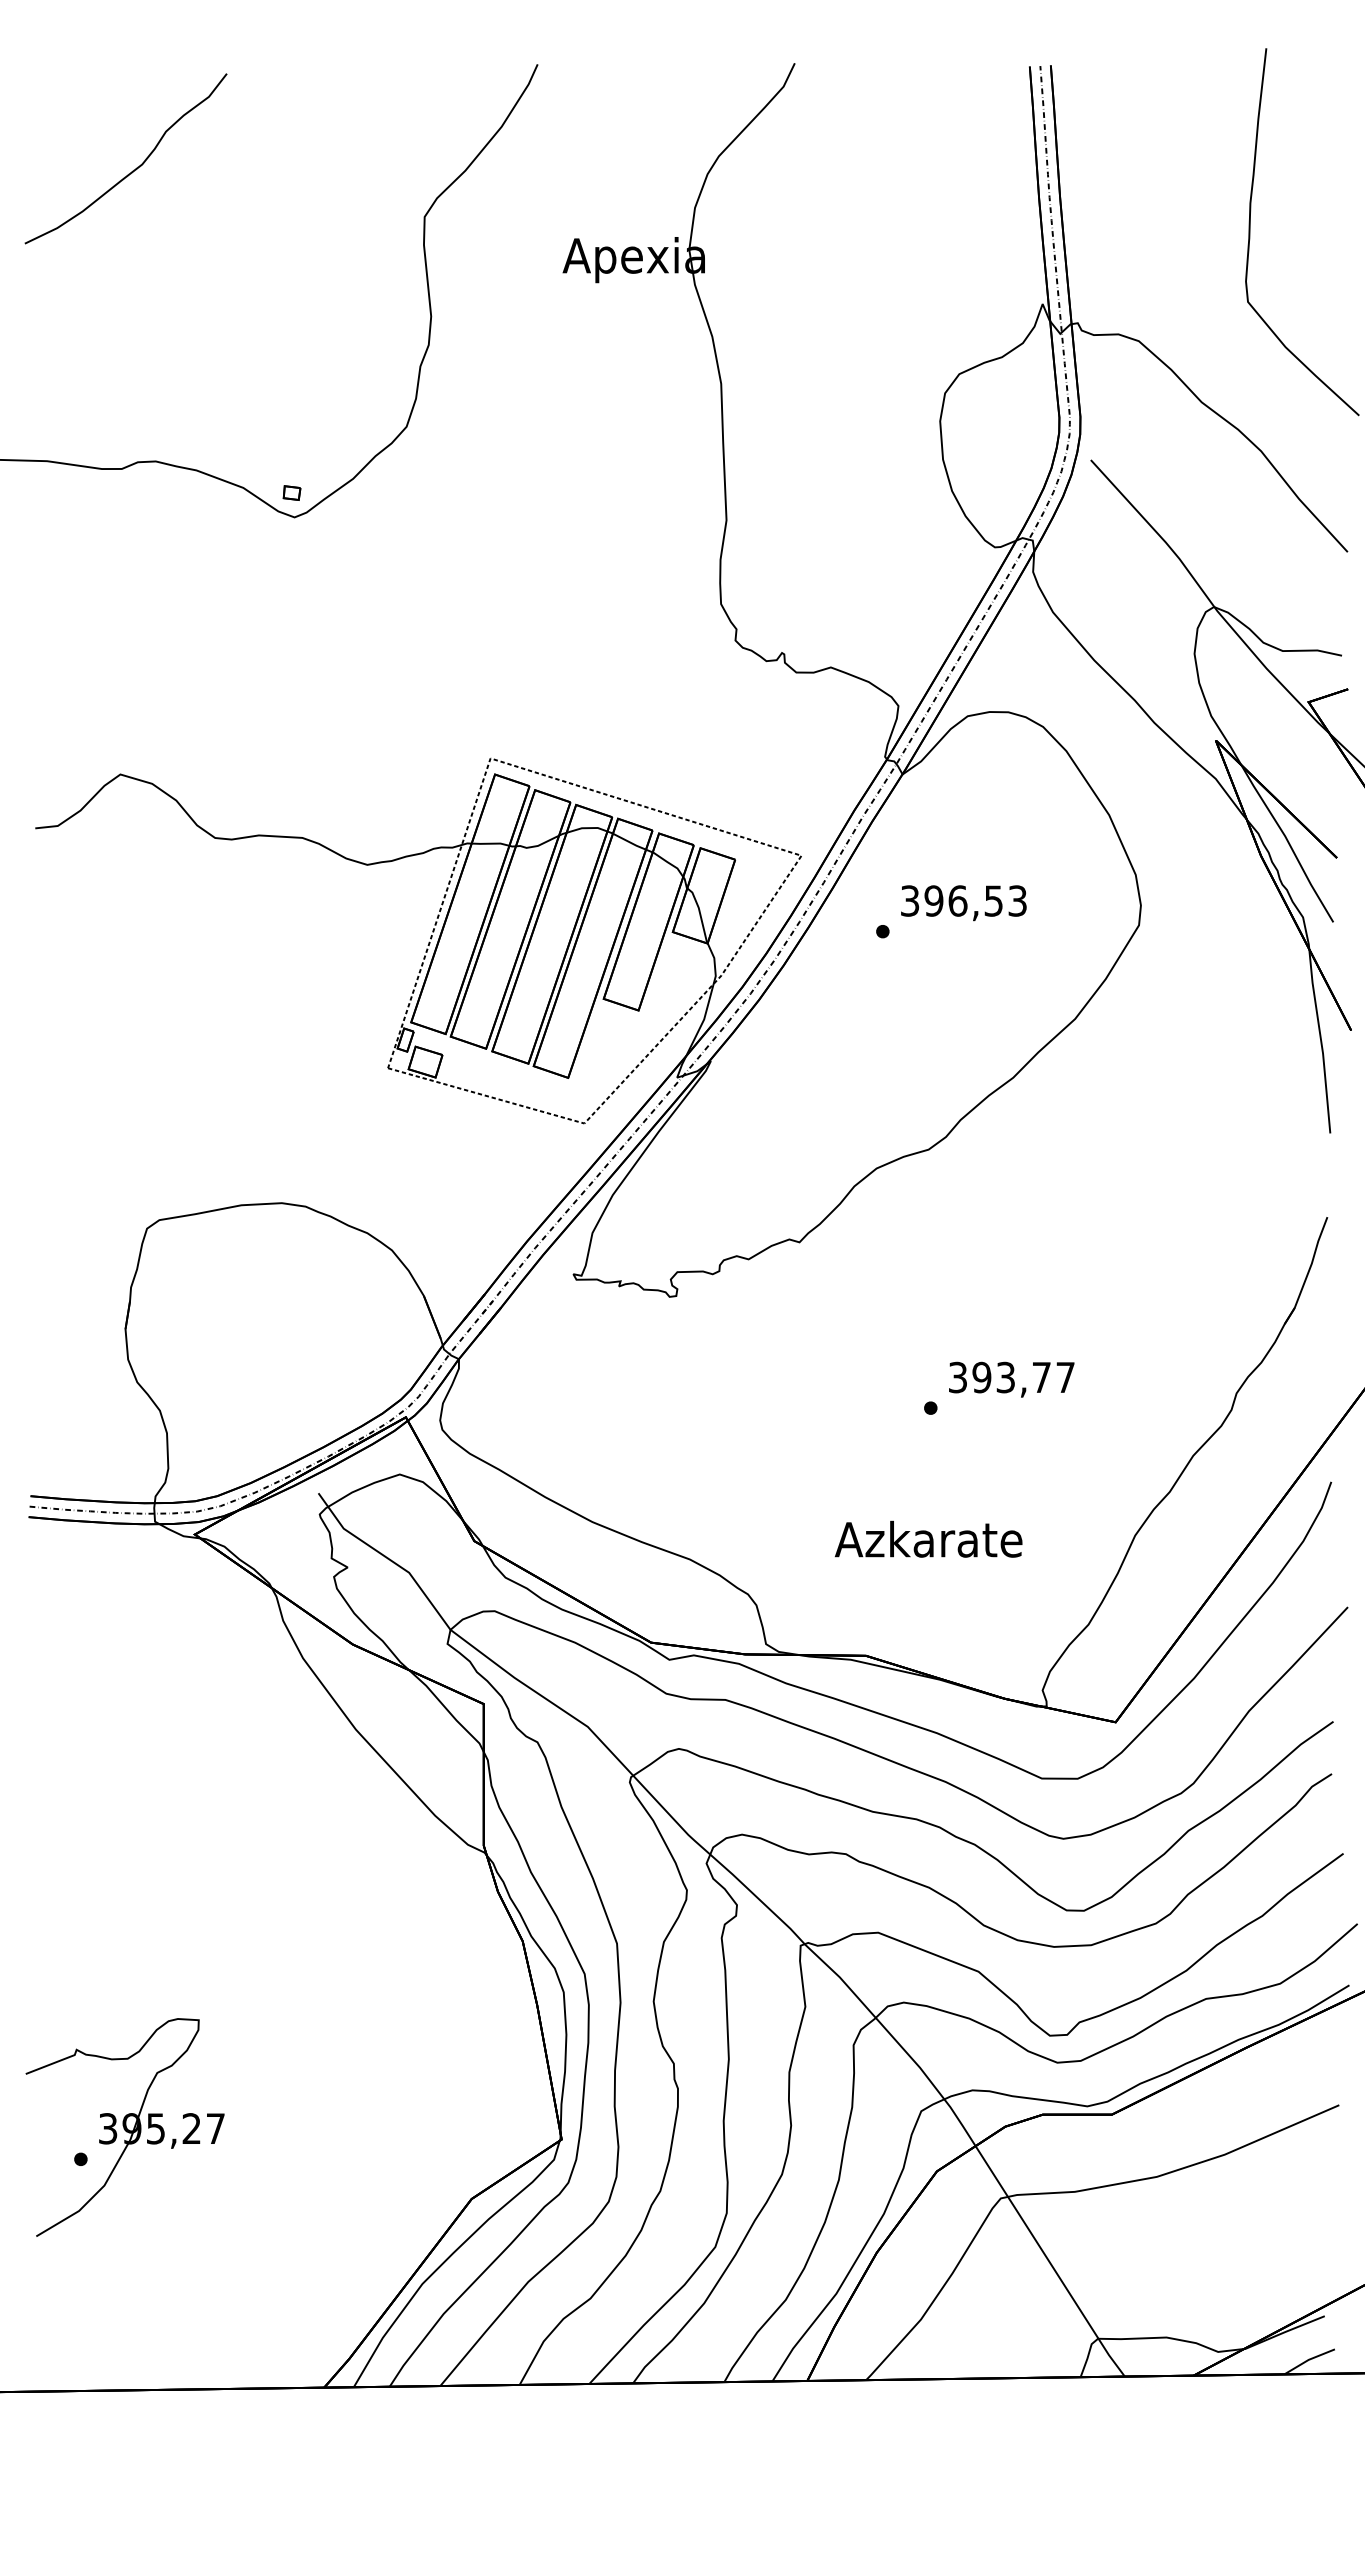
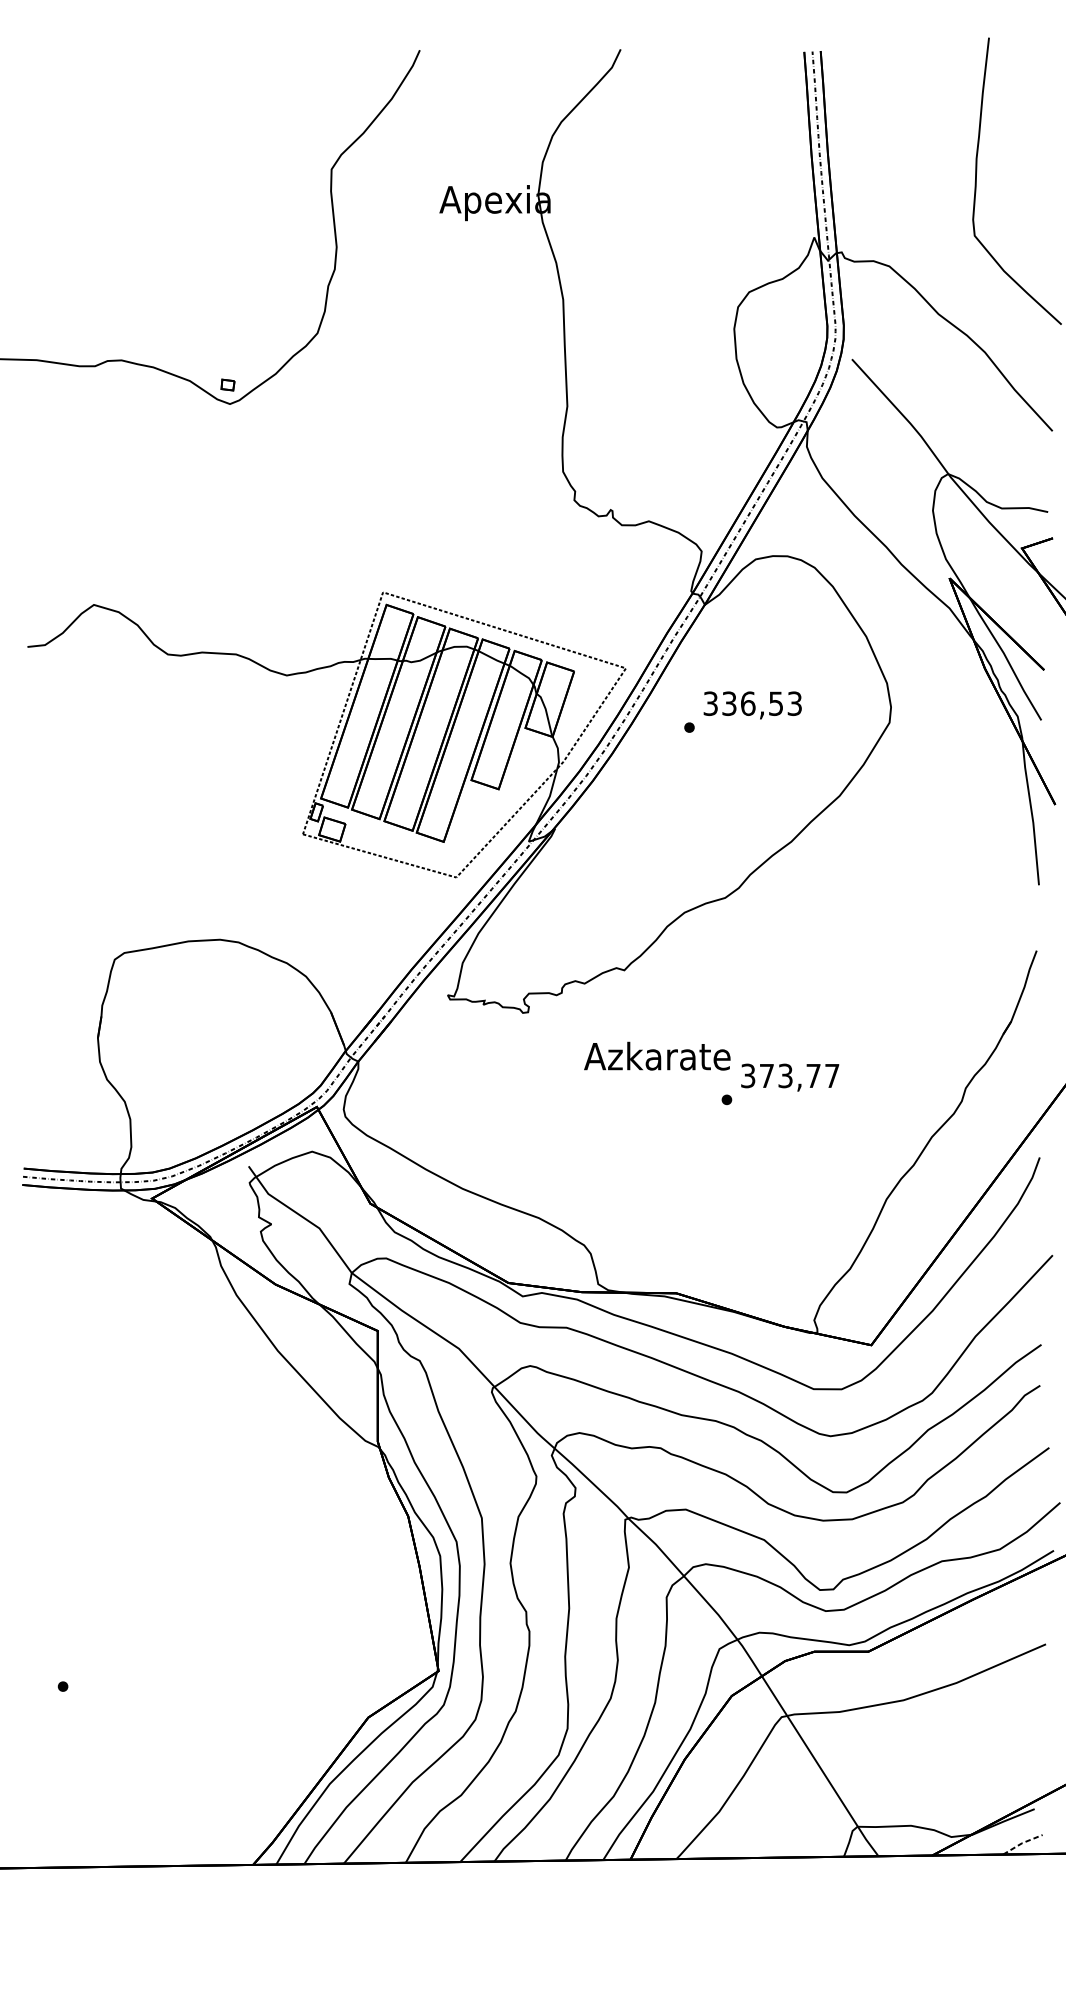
curve: (132, 170) -> (103, 133), removed
text: (933, 900) -> (729, 703), 396,53 -> 336,53
text: (981, 1377) -> (766, 1075), 393,77 -> 373,77
text: (928, 1538) -> (657, 1055), moved
part: (124, 2127) -> (97, 1661), removed
line: (1308, 2359) -> (1021, 1842), solid -> dashed

